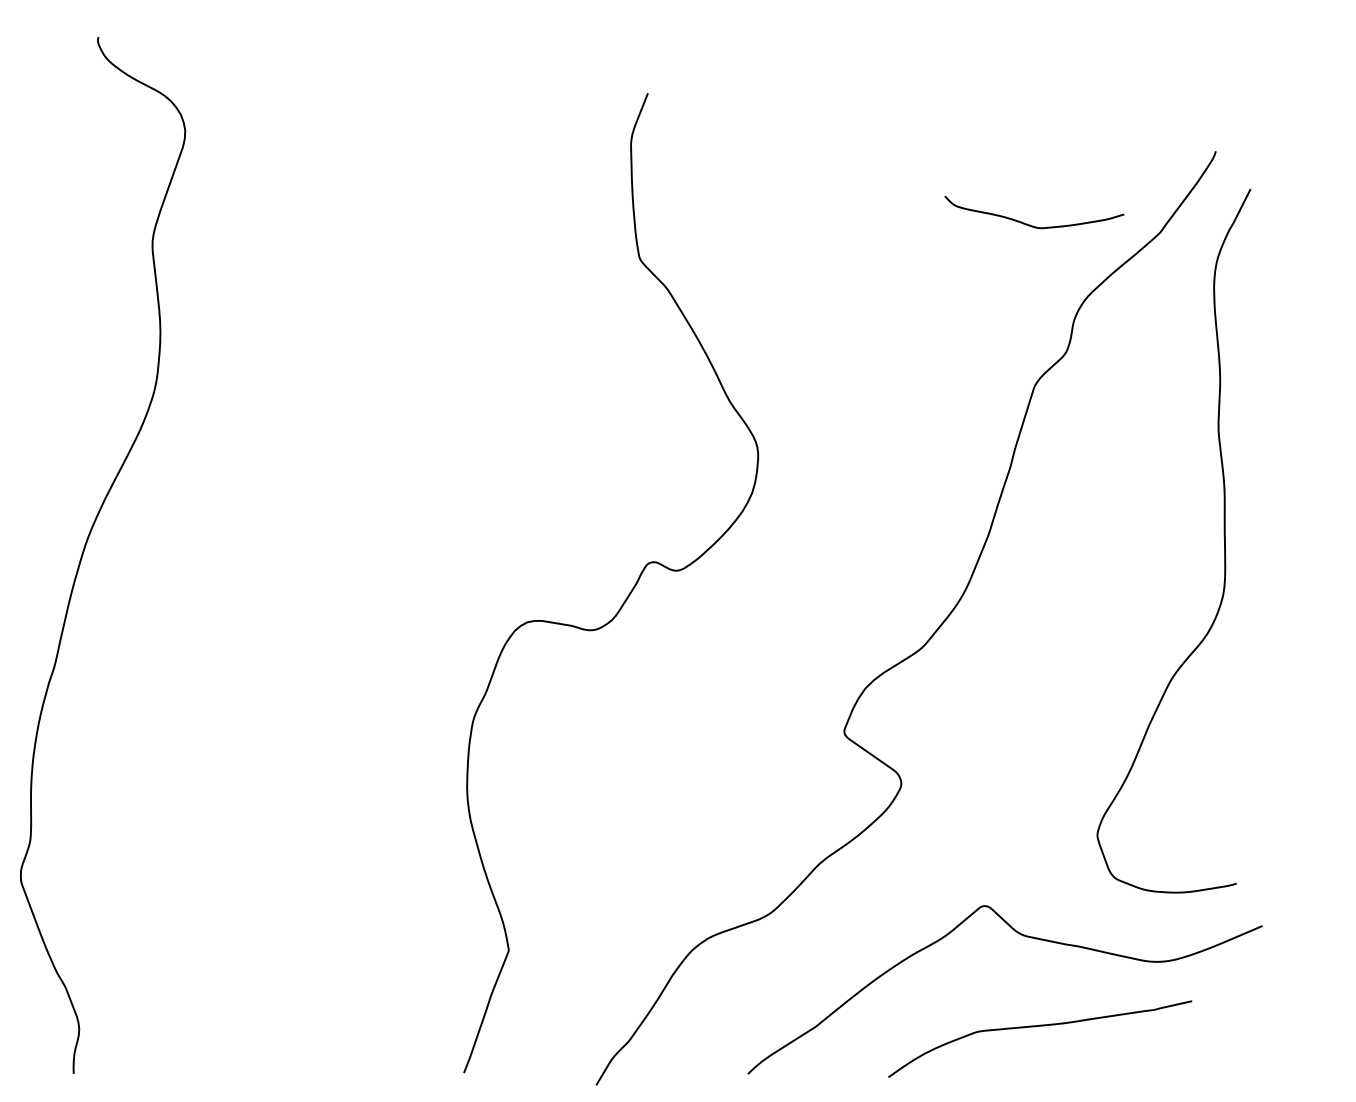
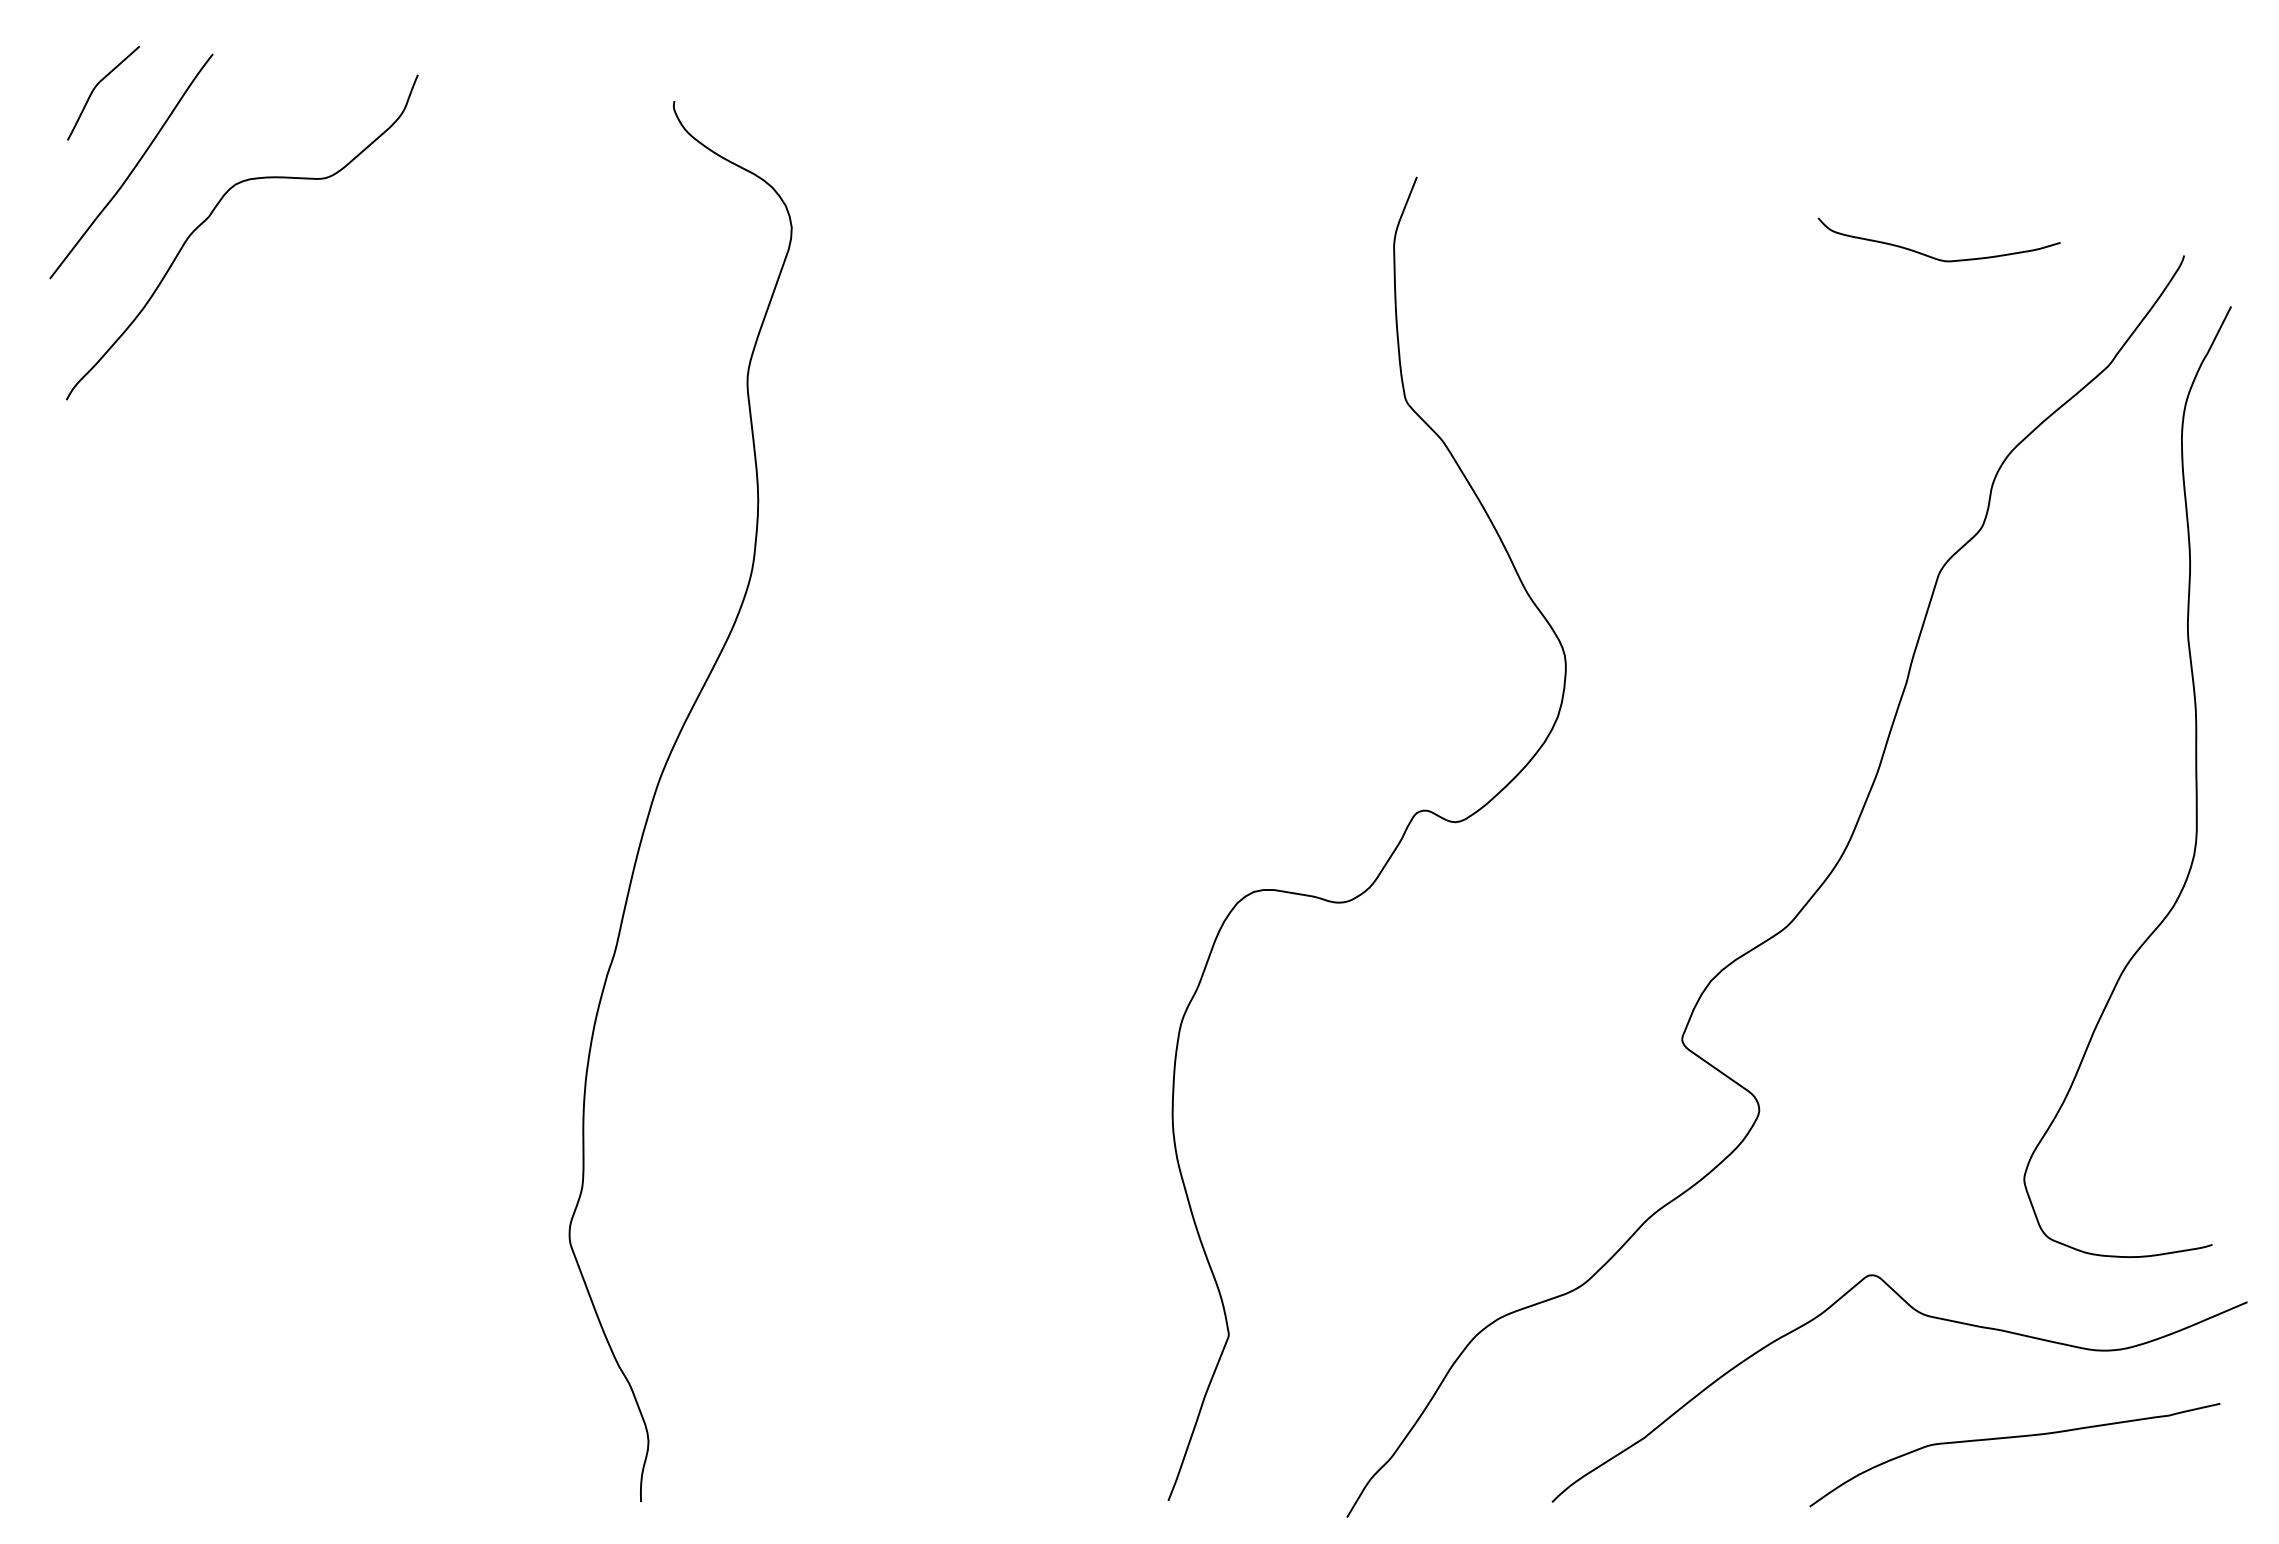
curve: (1029, 224) -> (1932, 256), moved
curve: (1038, 1026) -> (2012, 1438), moved

